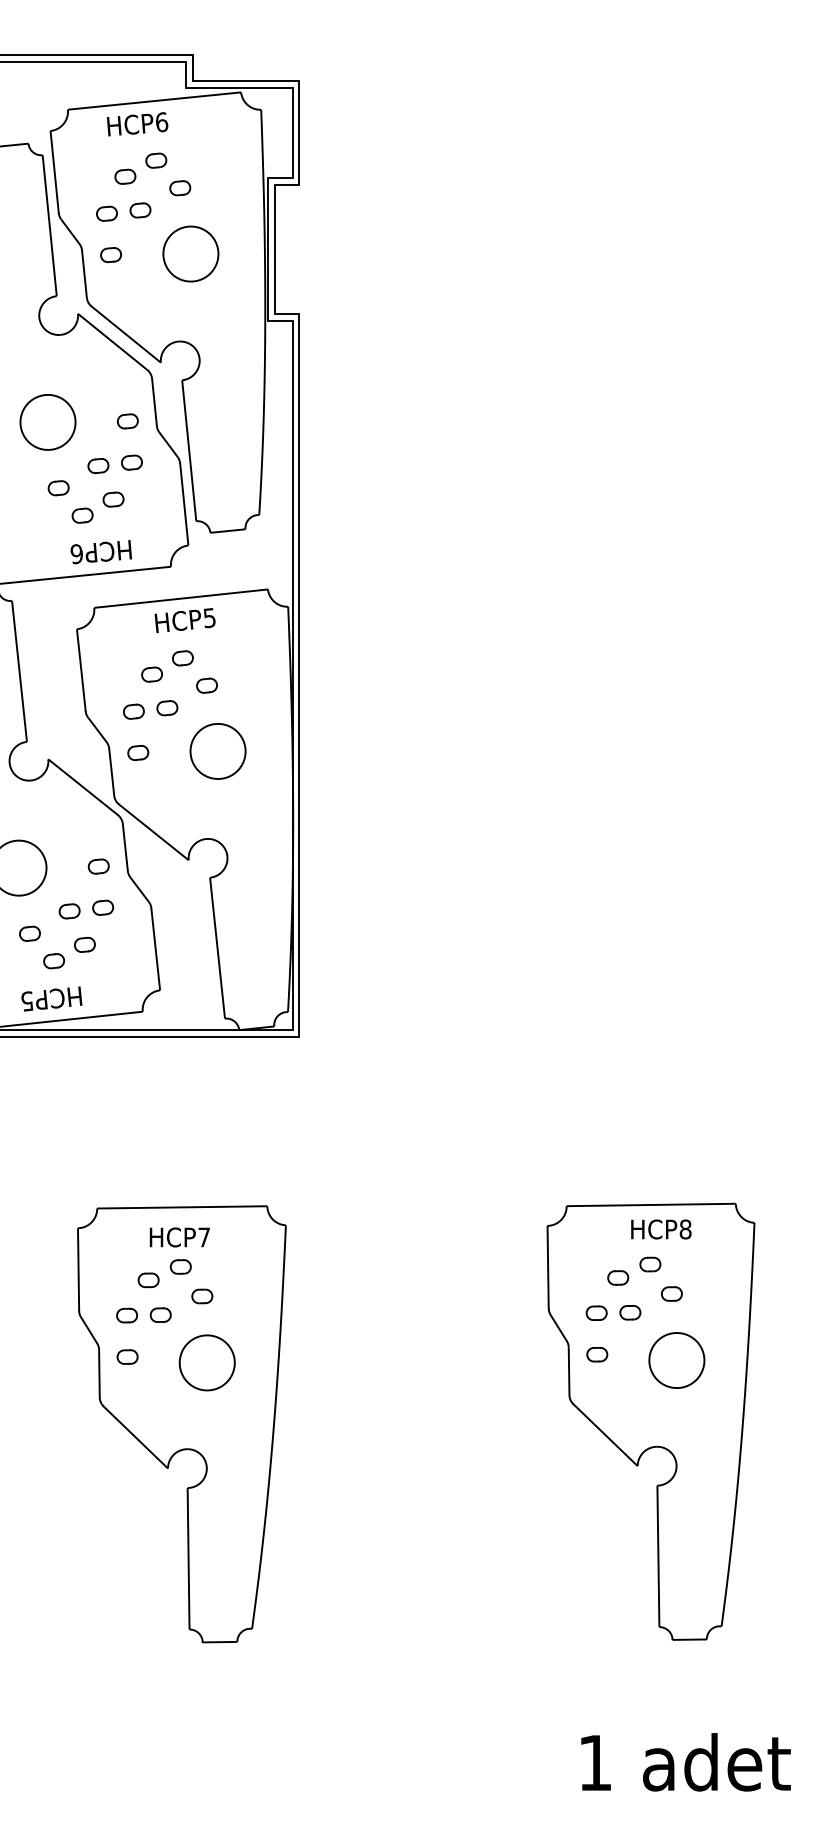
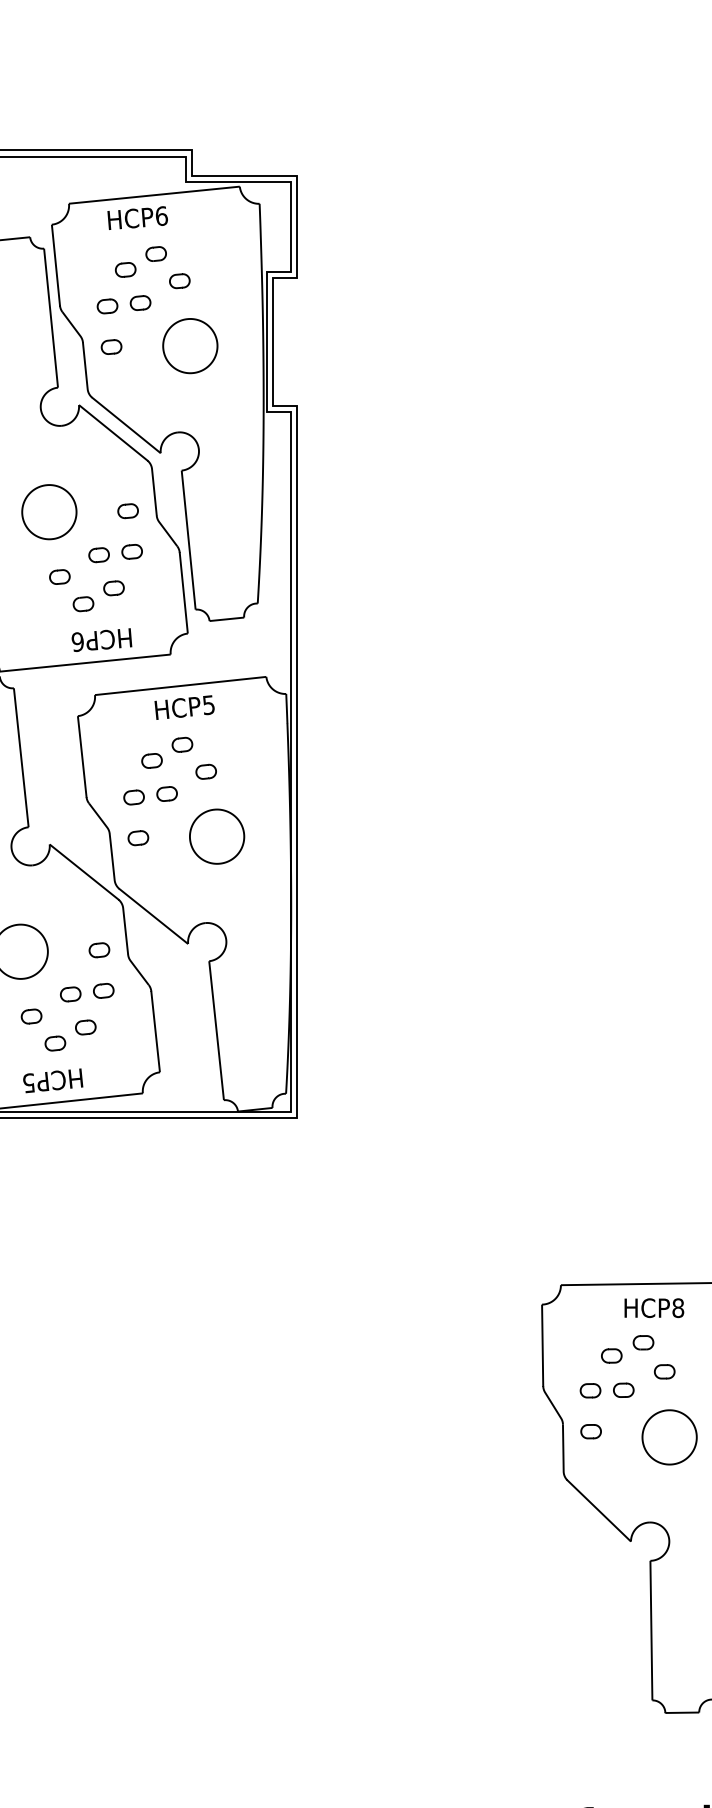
part: (181, 1424) -> (181, 1500), removed

